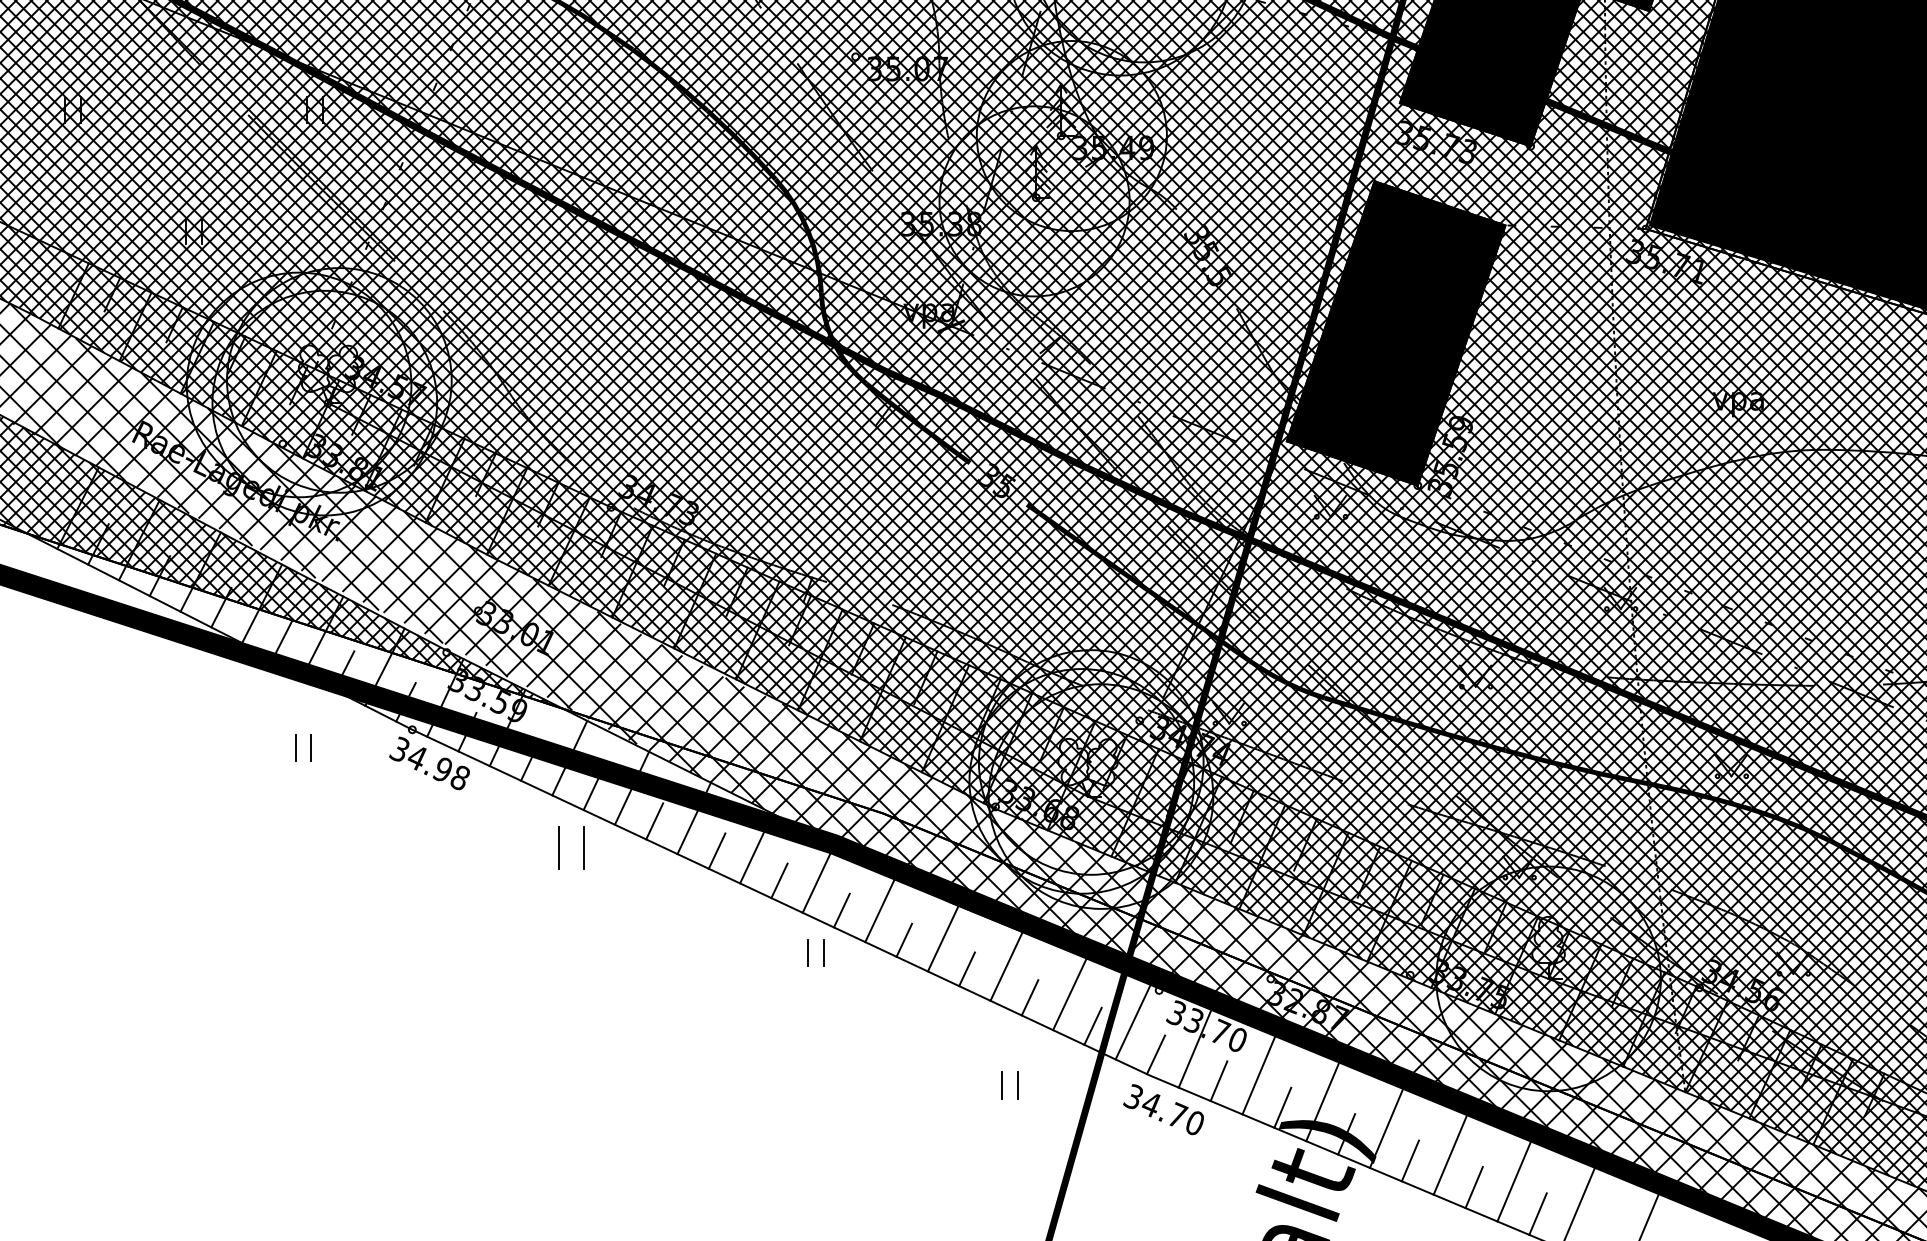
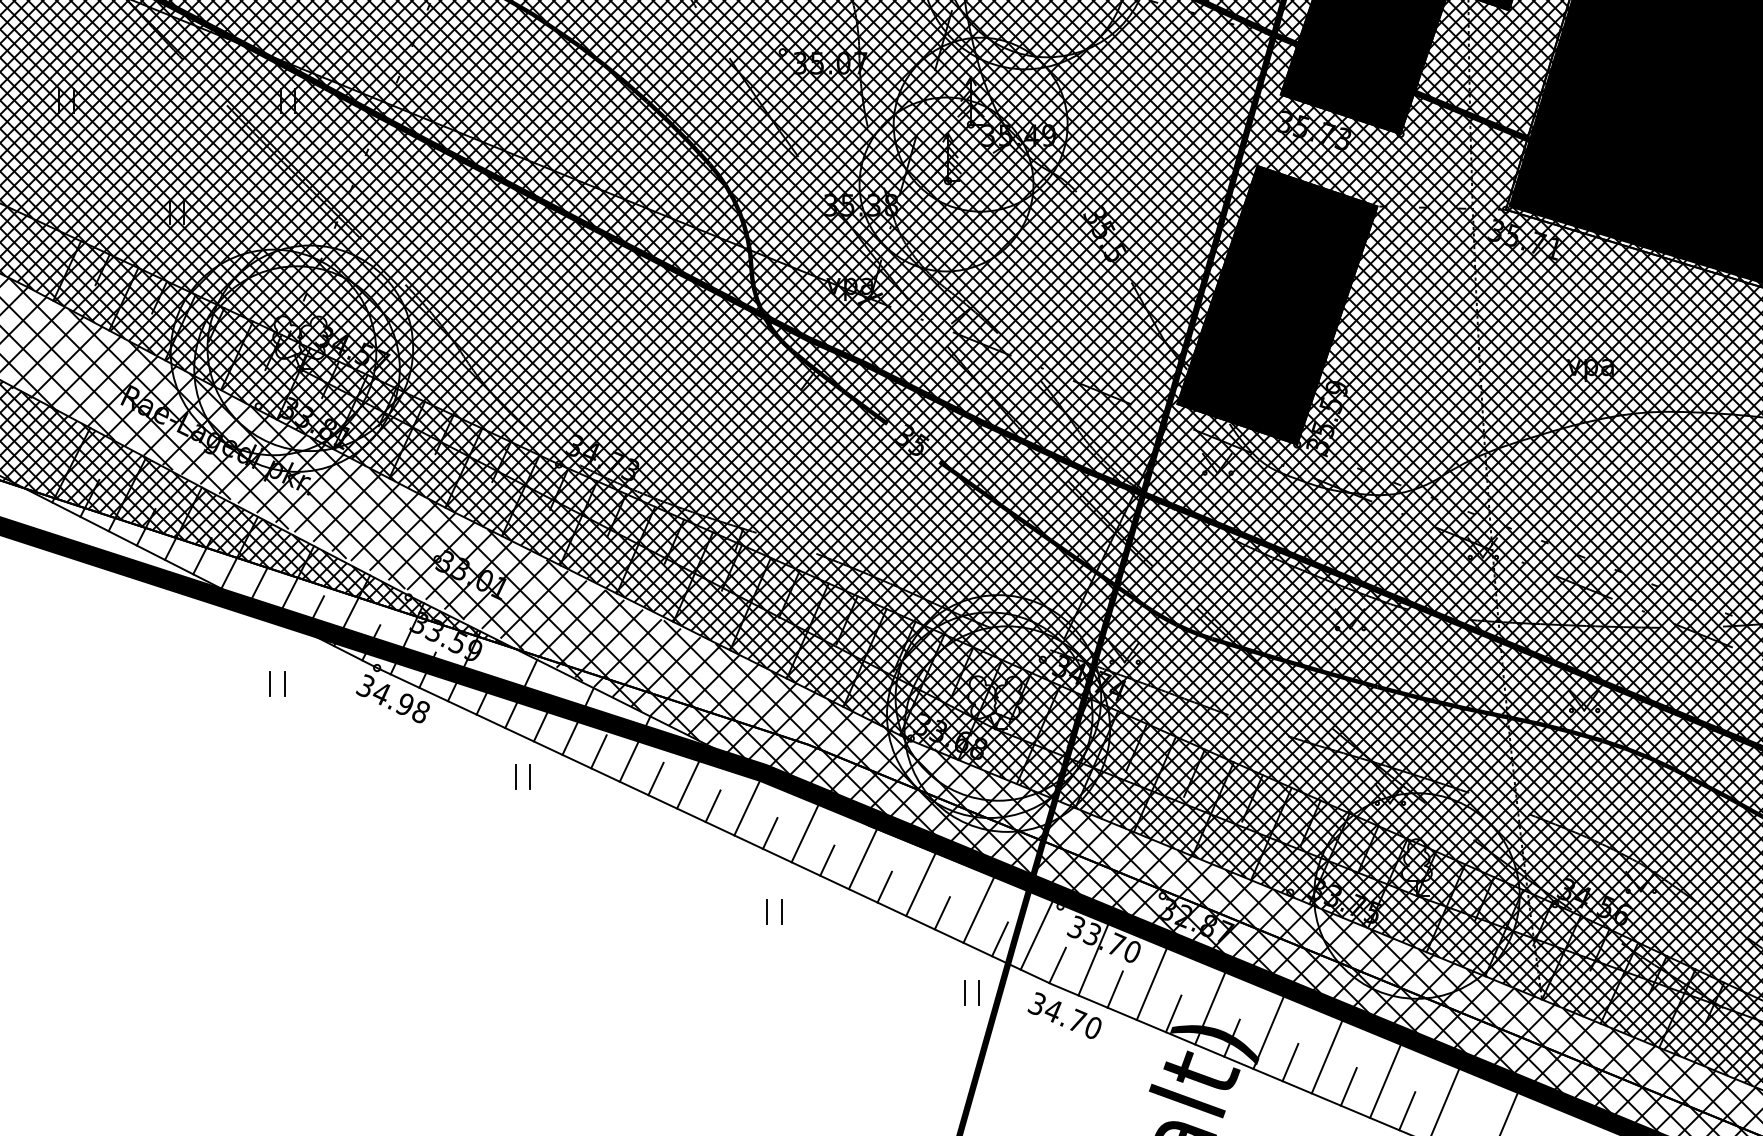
part: (571, 848) -> (522, 776), size x0.62
part: (808, 952) -> (767, 911), moved
part: (1009, 1084) -> (971, 992), moved

